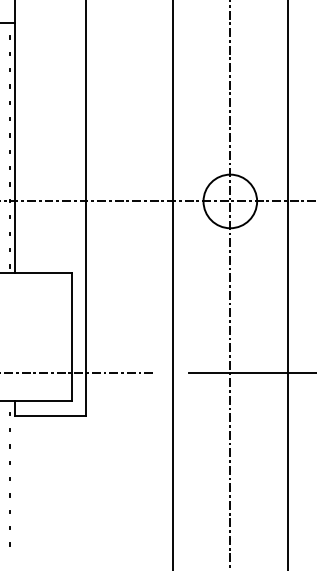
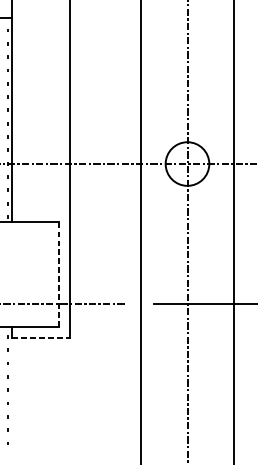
line: (72, 336) -> (58, 274), solid -> dashed
line: (50, 415) -> (41, 338), solid -> dashed

